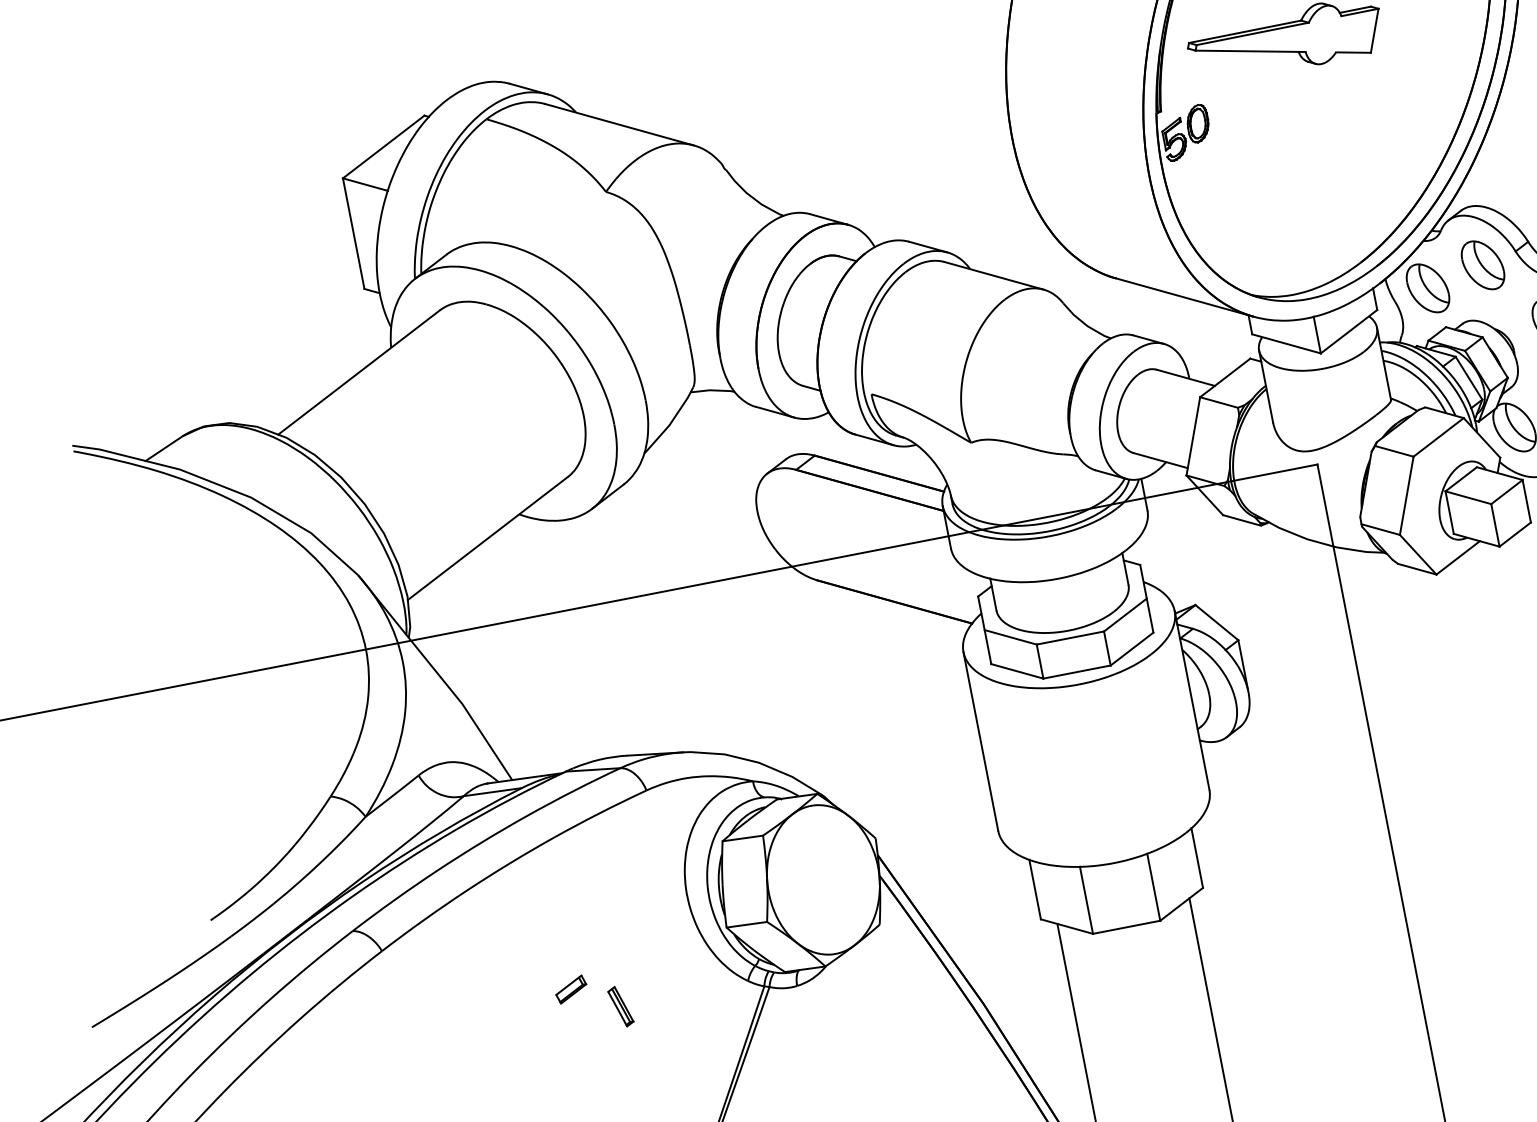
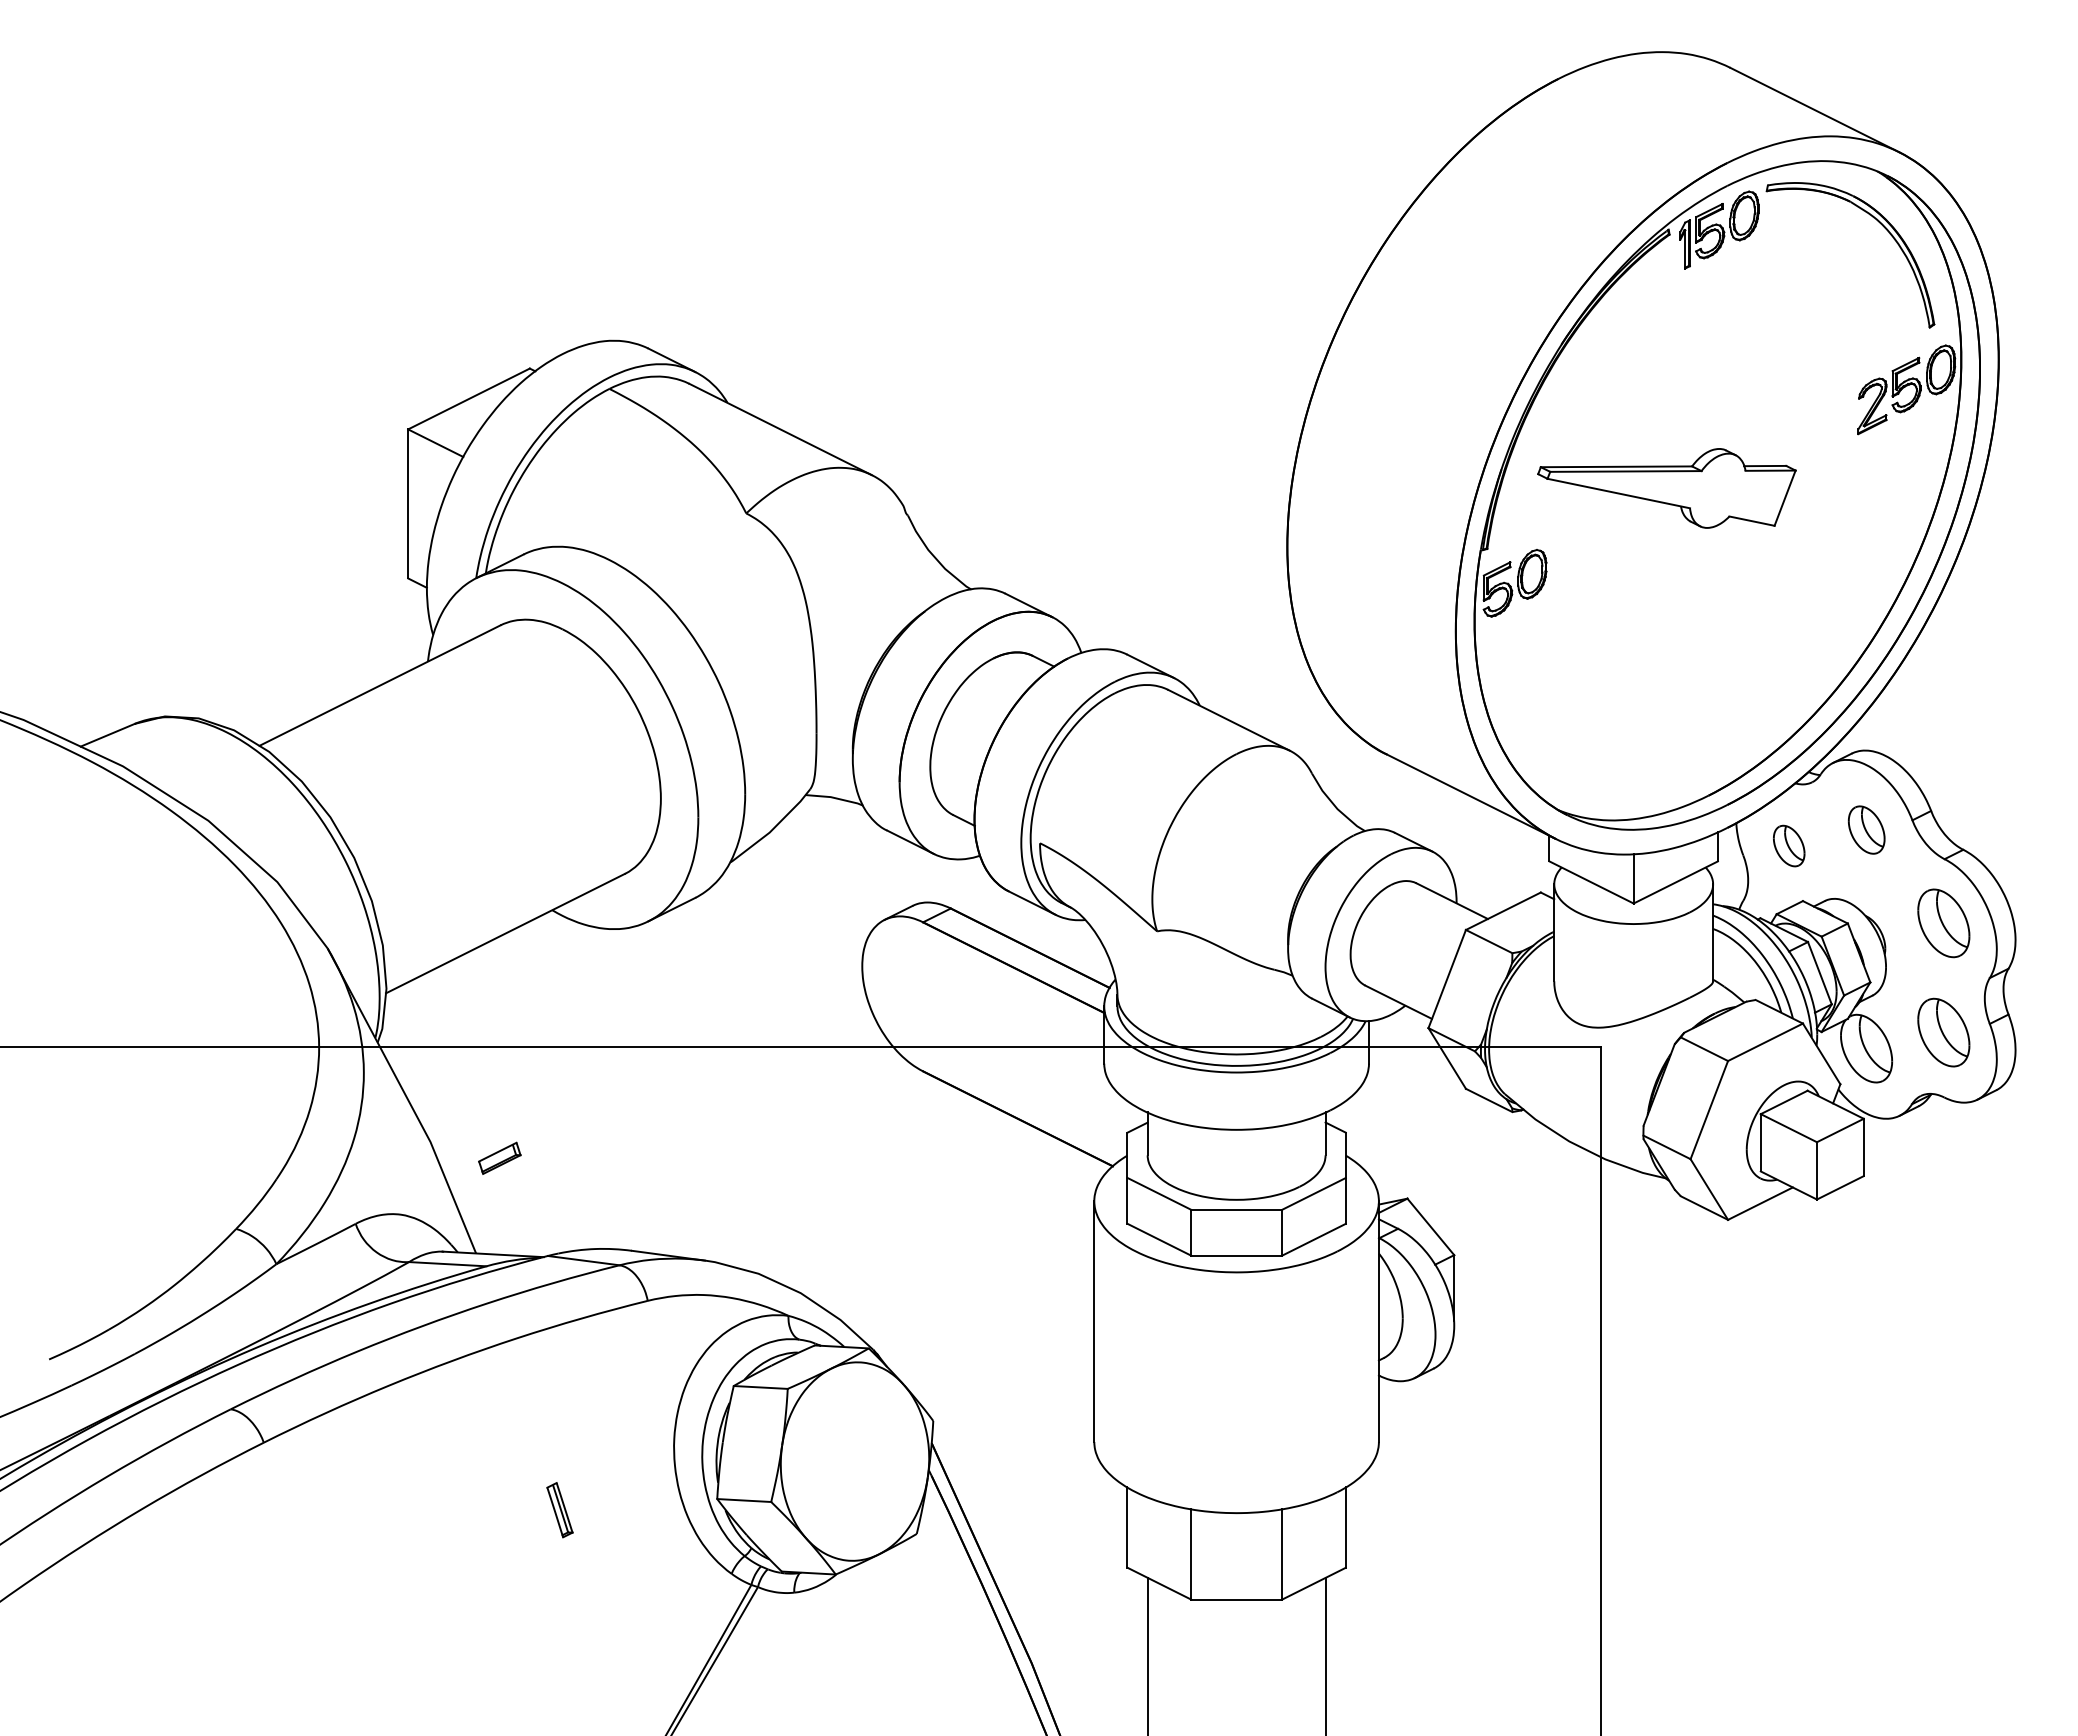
part: (1482, 264) -> (1866, 829), size x0.7
part: (1427, 288) -> (1788, 845), size x0.6
part: (570, 988) -> (499, 1157), moved
part: (620, 1007) -> (559, 1510), moved

